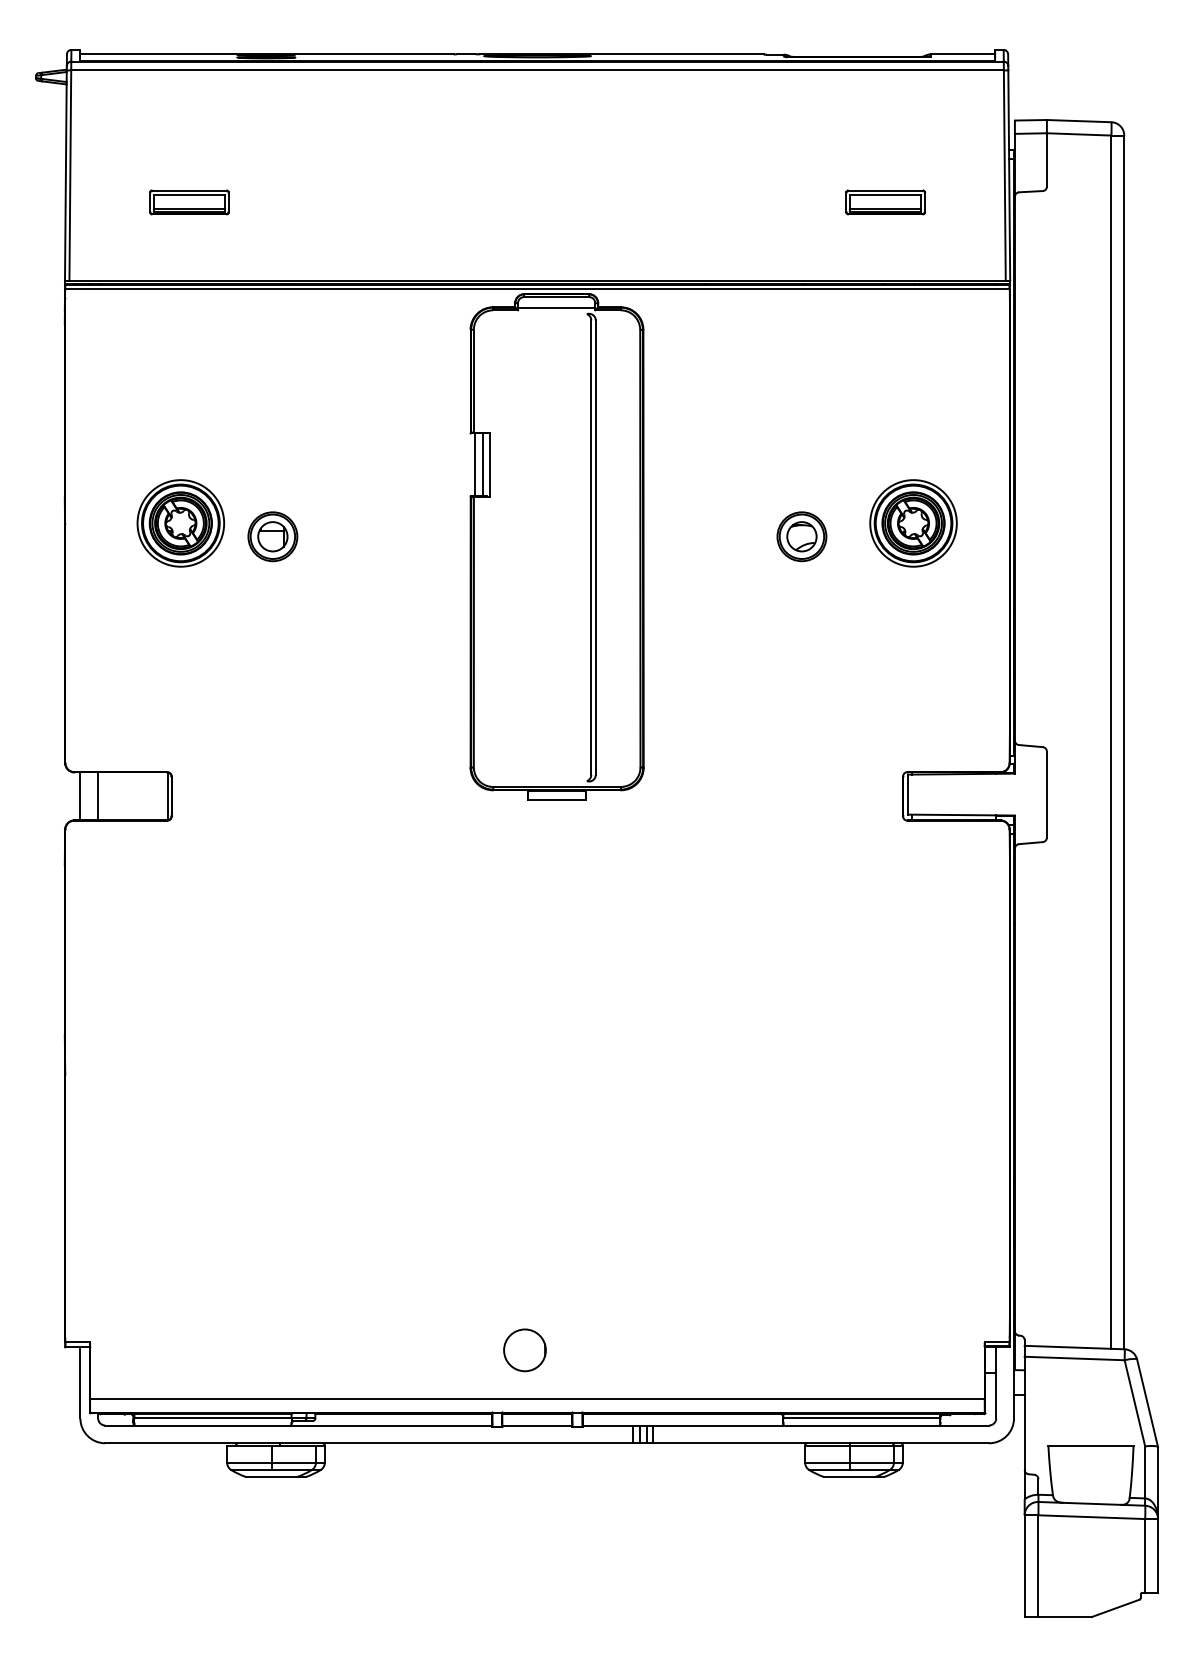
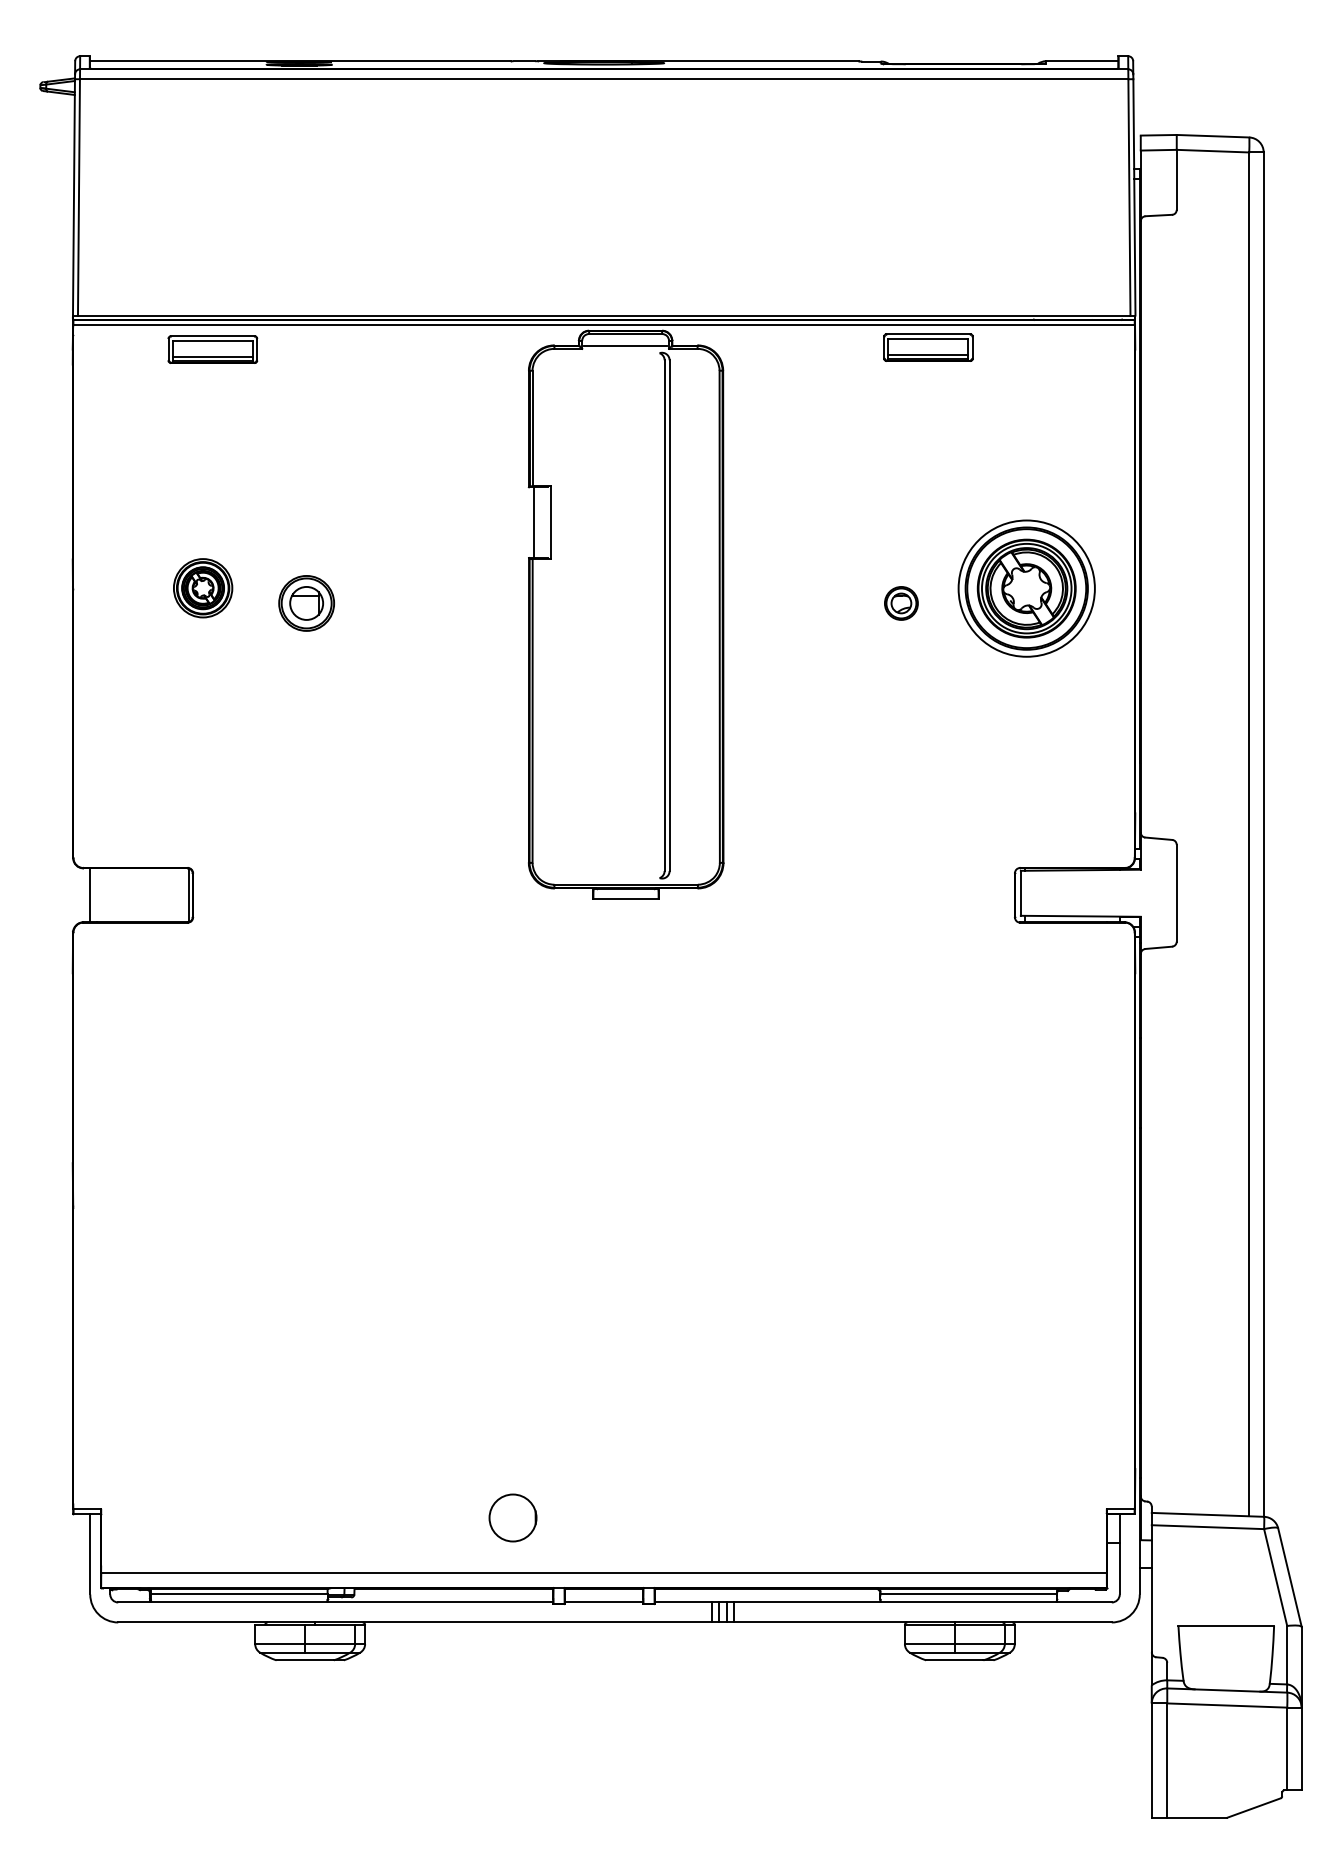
part: (189, 202) -> (212, 349), moved
part: (885, 202) -> (928, 347), moved
line: (483, 464) -> (543, 522), removed
part: (180, 522) -> (202, 587), size x0.6
part: (913, 522) -> (1026, 587), size x1.4
part: (802, 536) -> (901, 603), size x0.6
line: (98, 796) -> (110, 895), removed
part: (524, 1349) -> (512, 1517), moved

